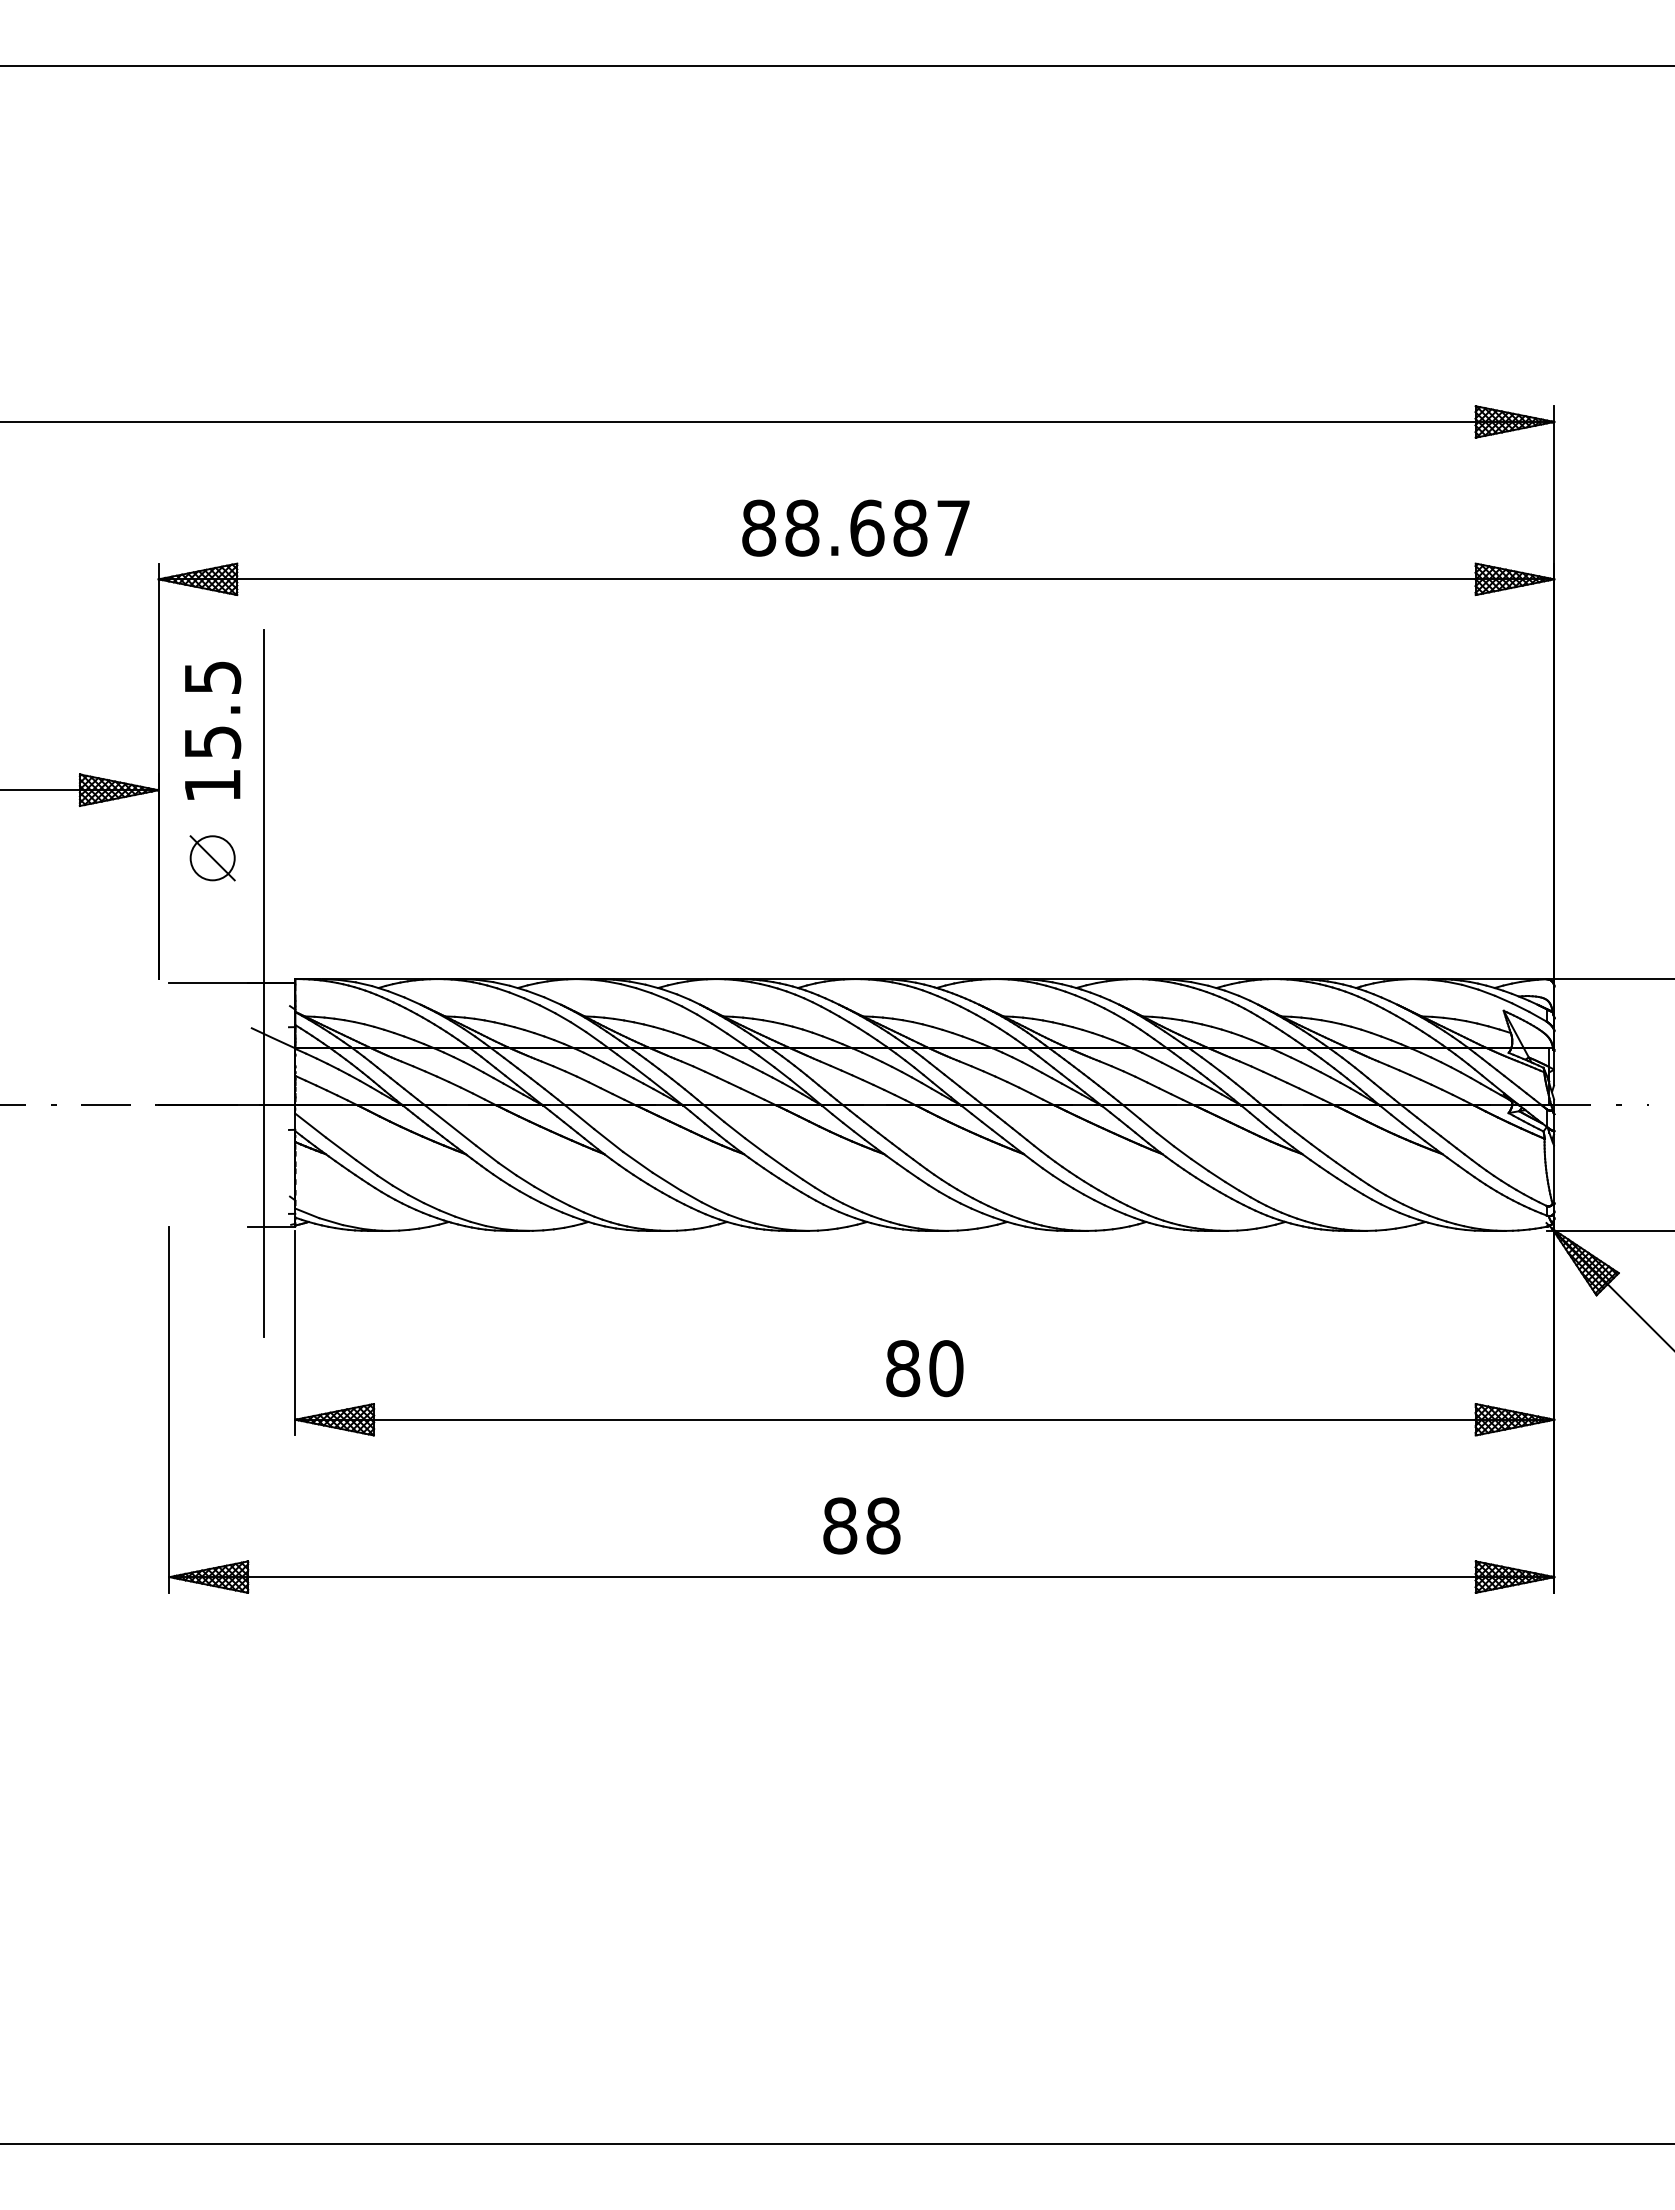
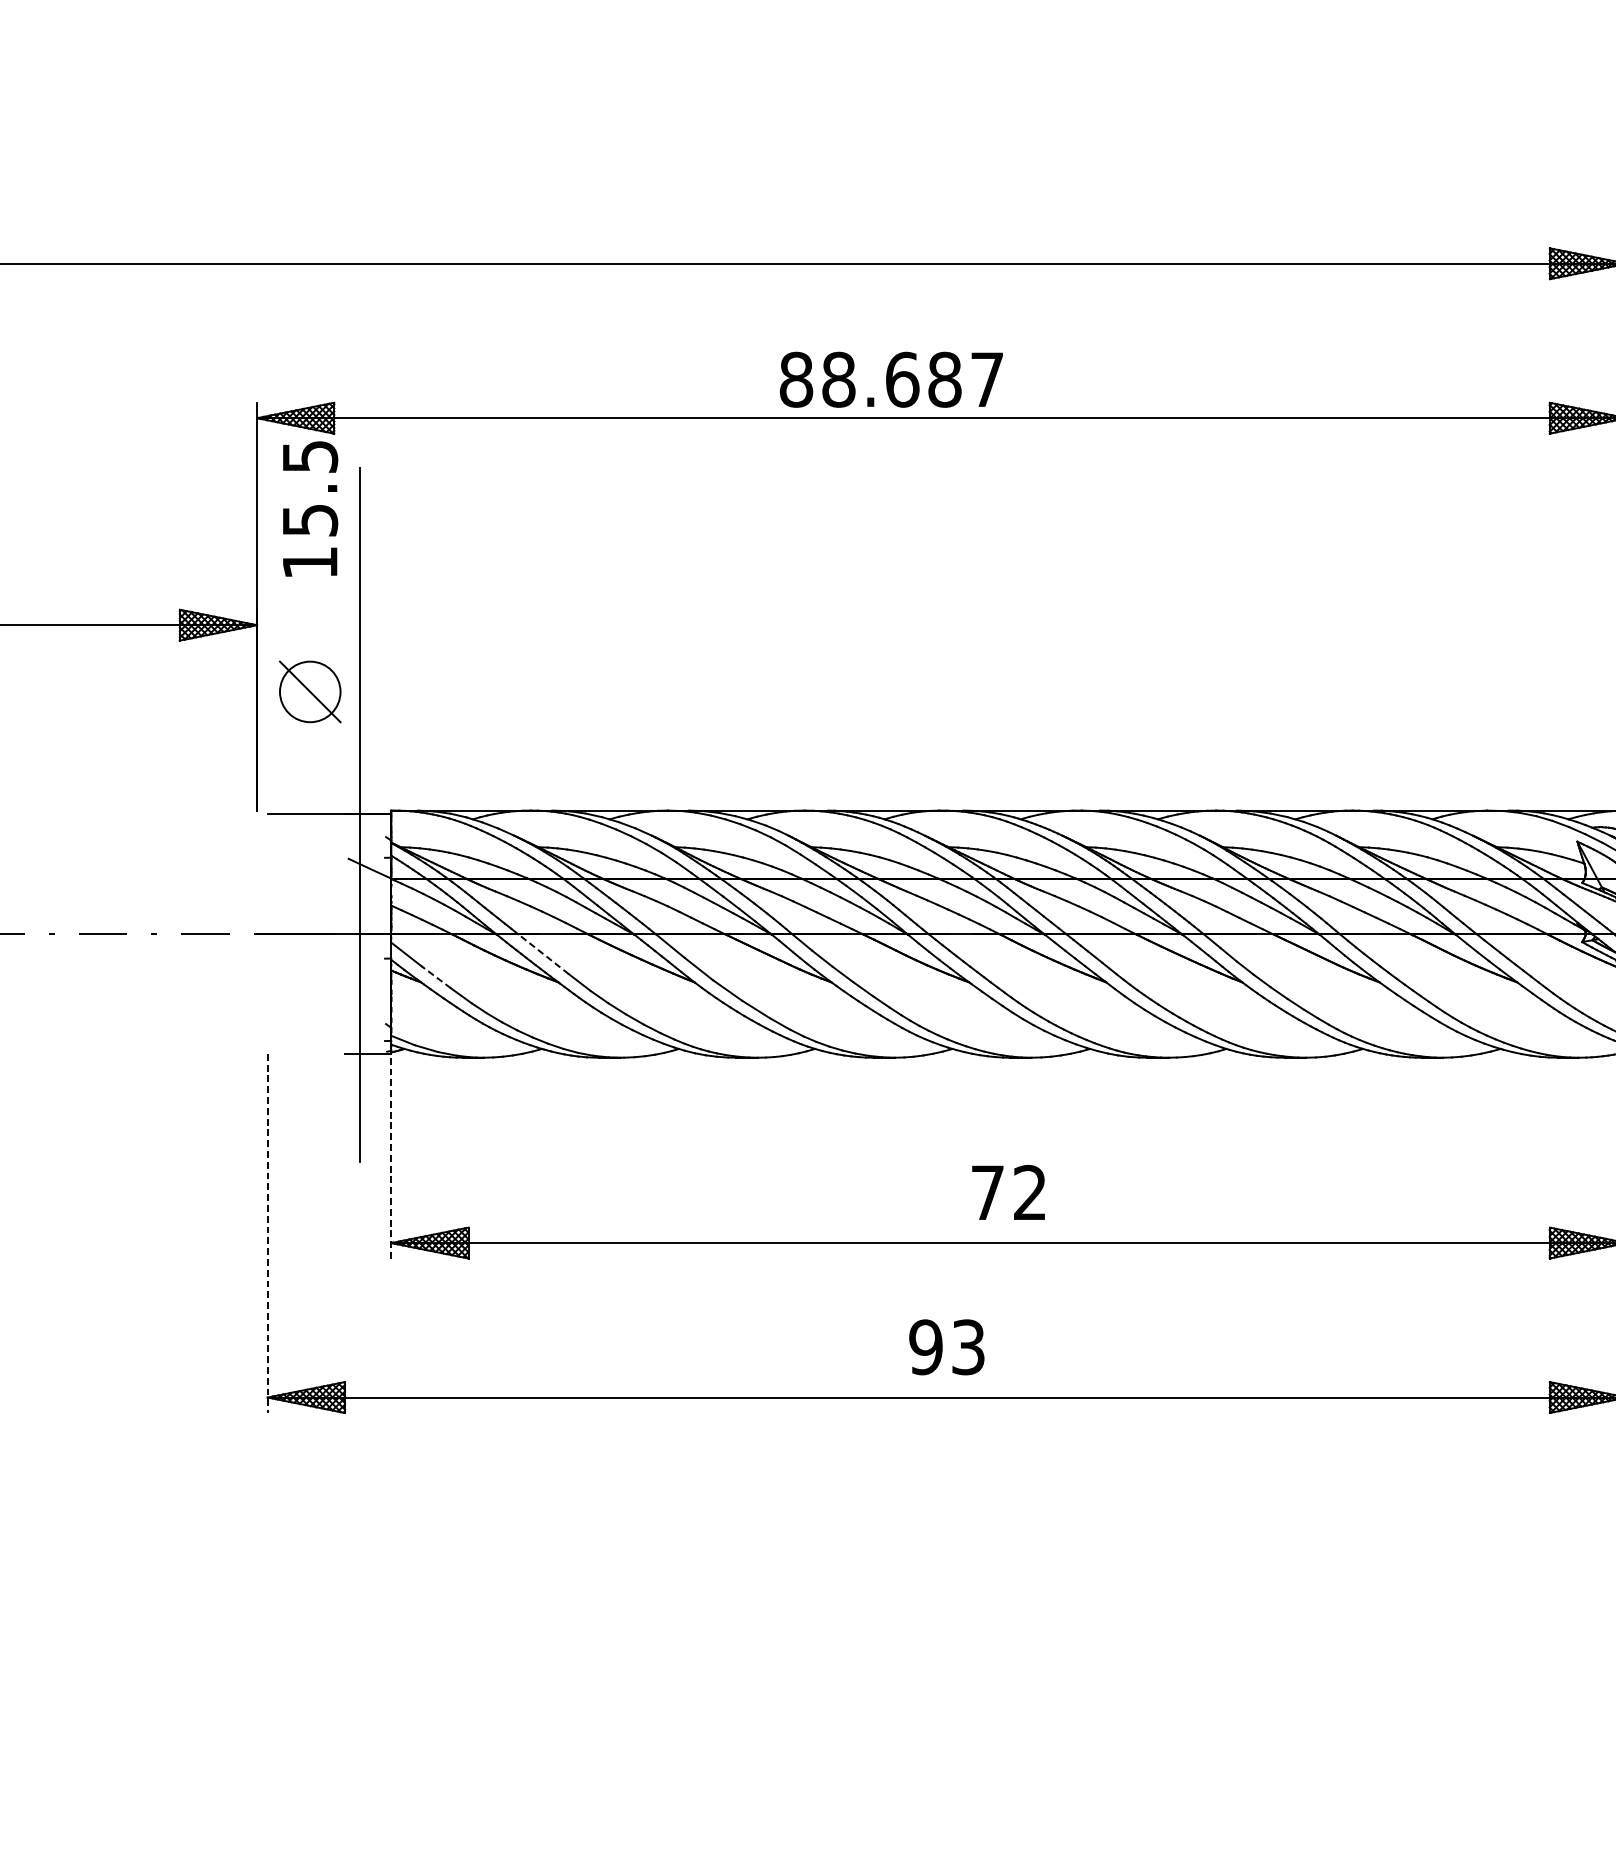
text: (855, 527) -> (891, 379), moved
text: (213, 730) -> (310, 508), moved
part: (212, 858) -> (309, 692), size x1.4
line: (450, 1125) -> (543, 954), solid -> dashed
line: (341, 1148) -> (436, 976), solid -> dashed
line: (295, 1333) -> (391, 1158), solid -> dashed
text: (924, 1368) -> (1008, 1192), 80 -> 72
line: (169, 1409) -> (267, 1233), solid -> dashed
text: (861, 1525) -> (946, 1346), 88 -> 93

